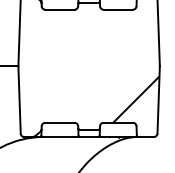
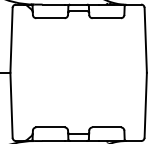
hatch: (136, 99) -> (124, 104), removed

